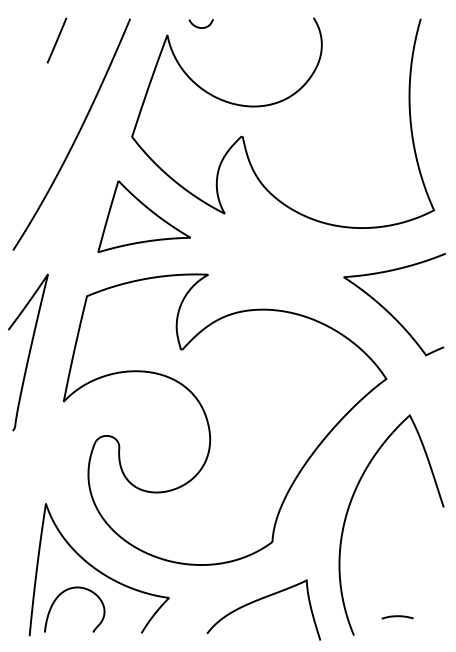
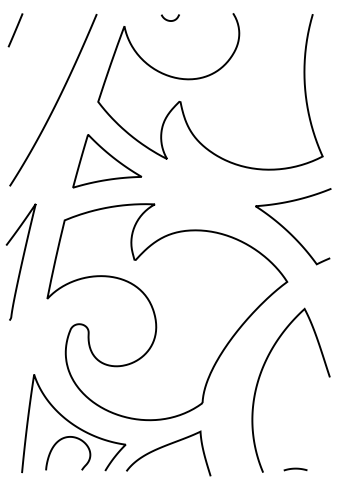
curve: (199, 26) -> (169, 19), moved
line: (56, 40) -> (15, 30), moved
curve: (66, 591) -> (62, 439), moved
curve: (259, 600) -> (165, 446), moved
curve: (397, 617) -> (295, 469), moved

